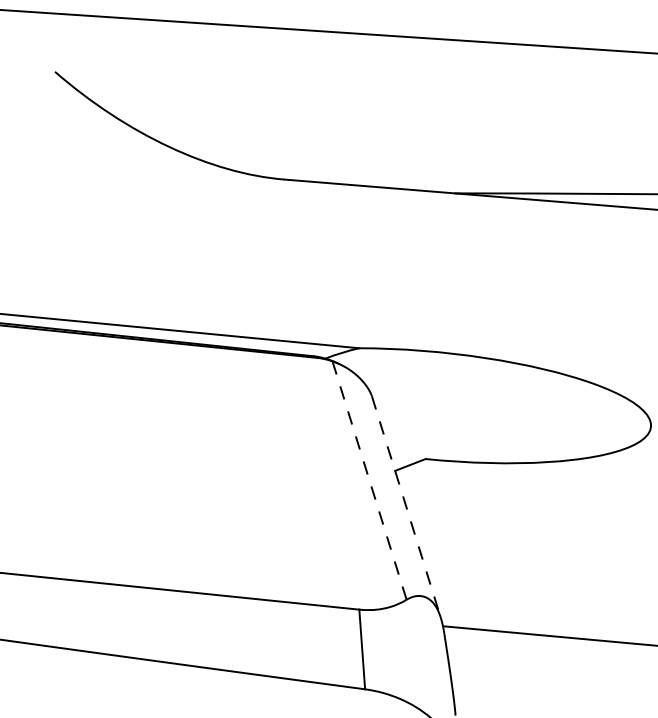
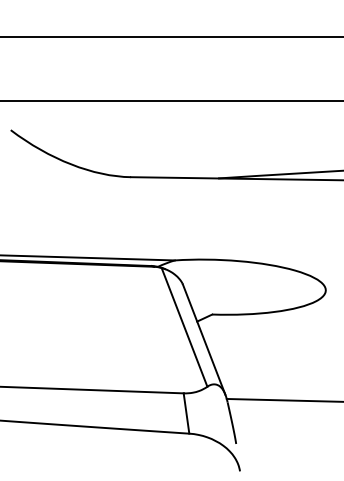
line: (369, 480) -> (184, 327), dashed -> solid
line: (406, 508) -> (204, 340), dashed -> solid

